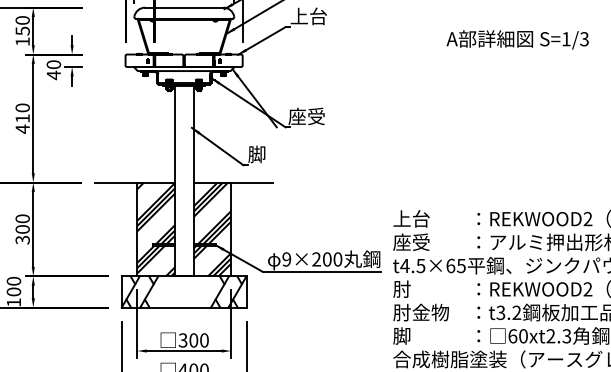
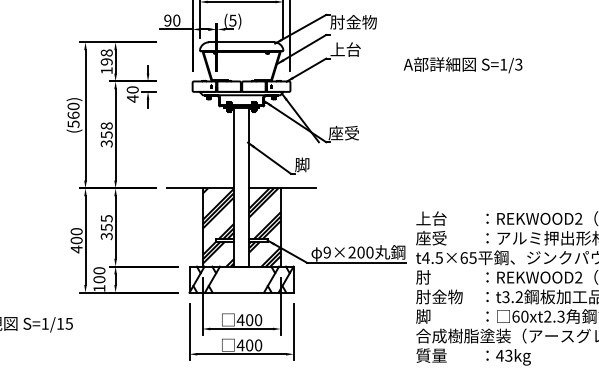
text: (22, 25) -> (106, 57), 150 -> 198
text: (517, 40) -> (462, 65), moved
text: (22, 118) -> (106, 134), 410 -> 358
text: (22, 224) -> (106, 223), 300 -> 355
text: (182, 340) -> (240, 320), 300 -> 400

